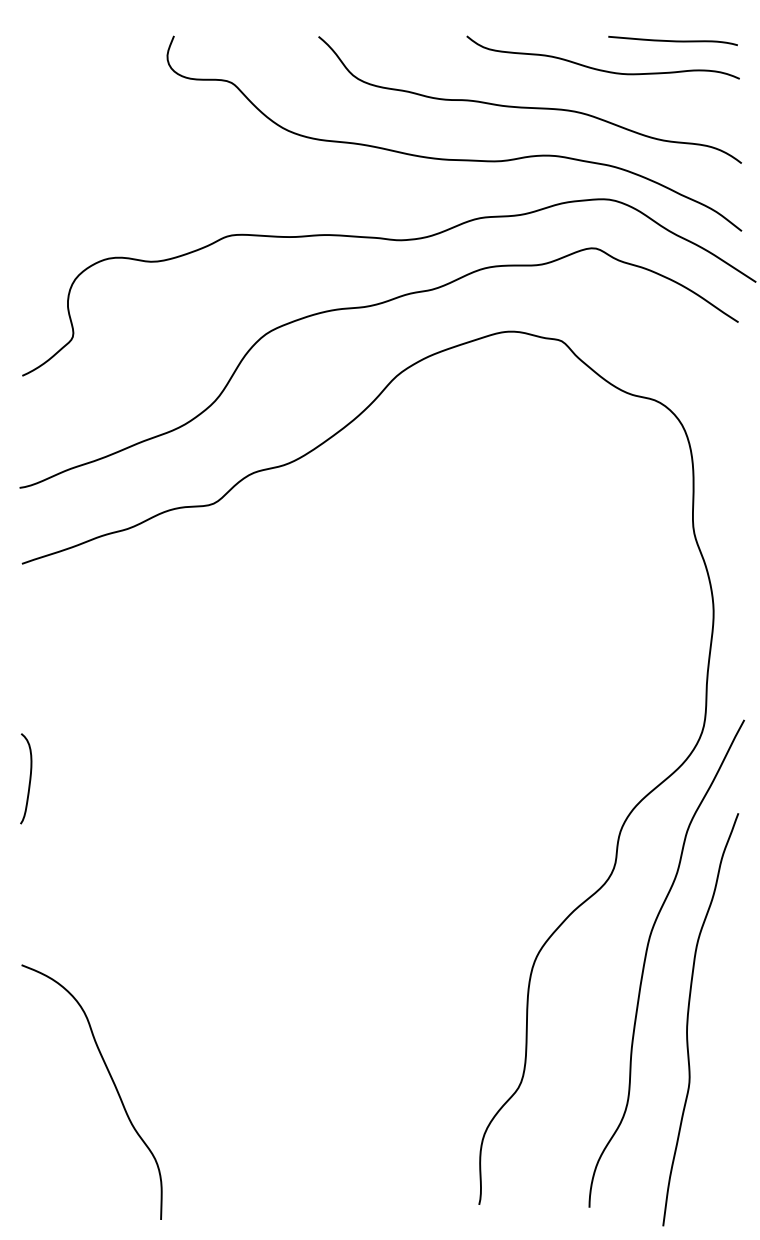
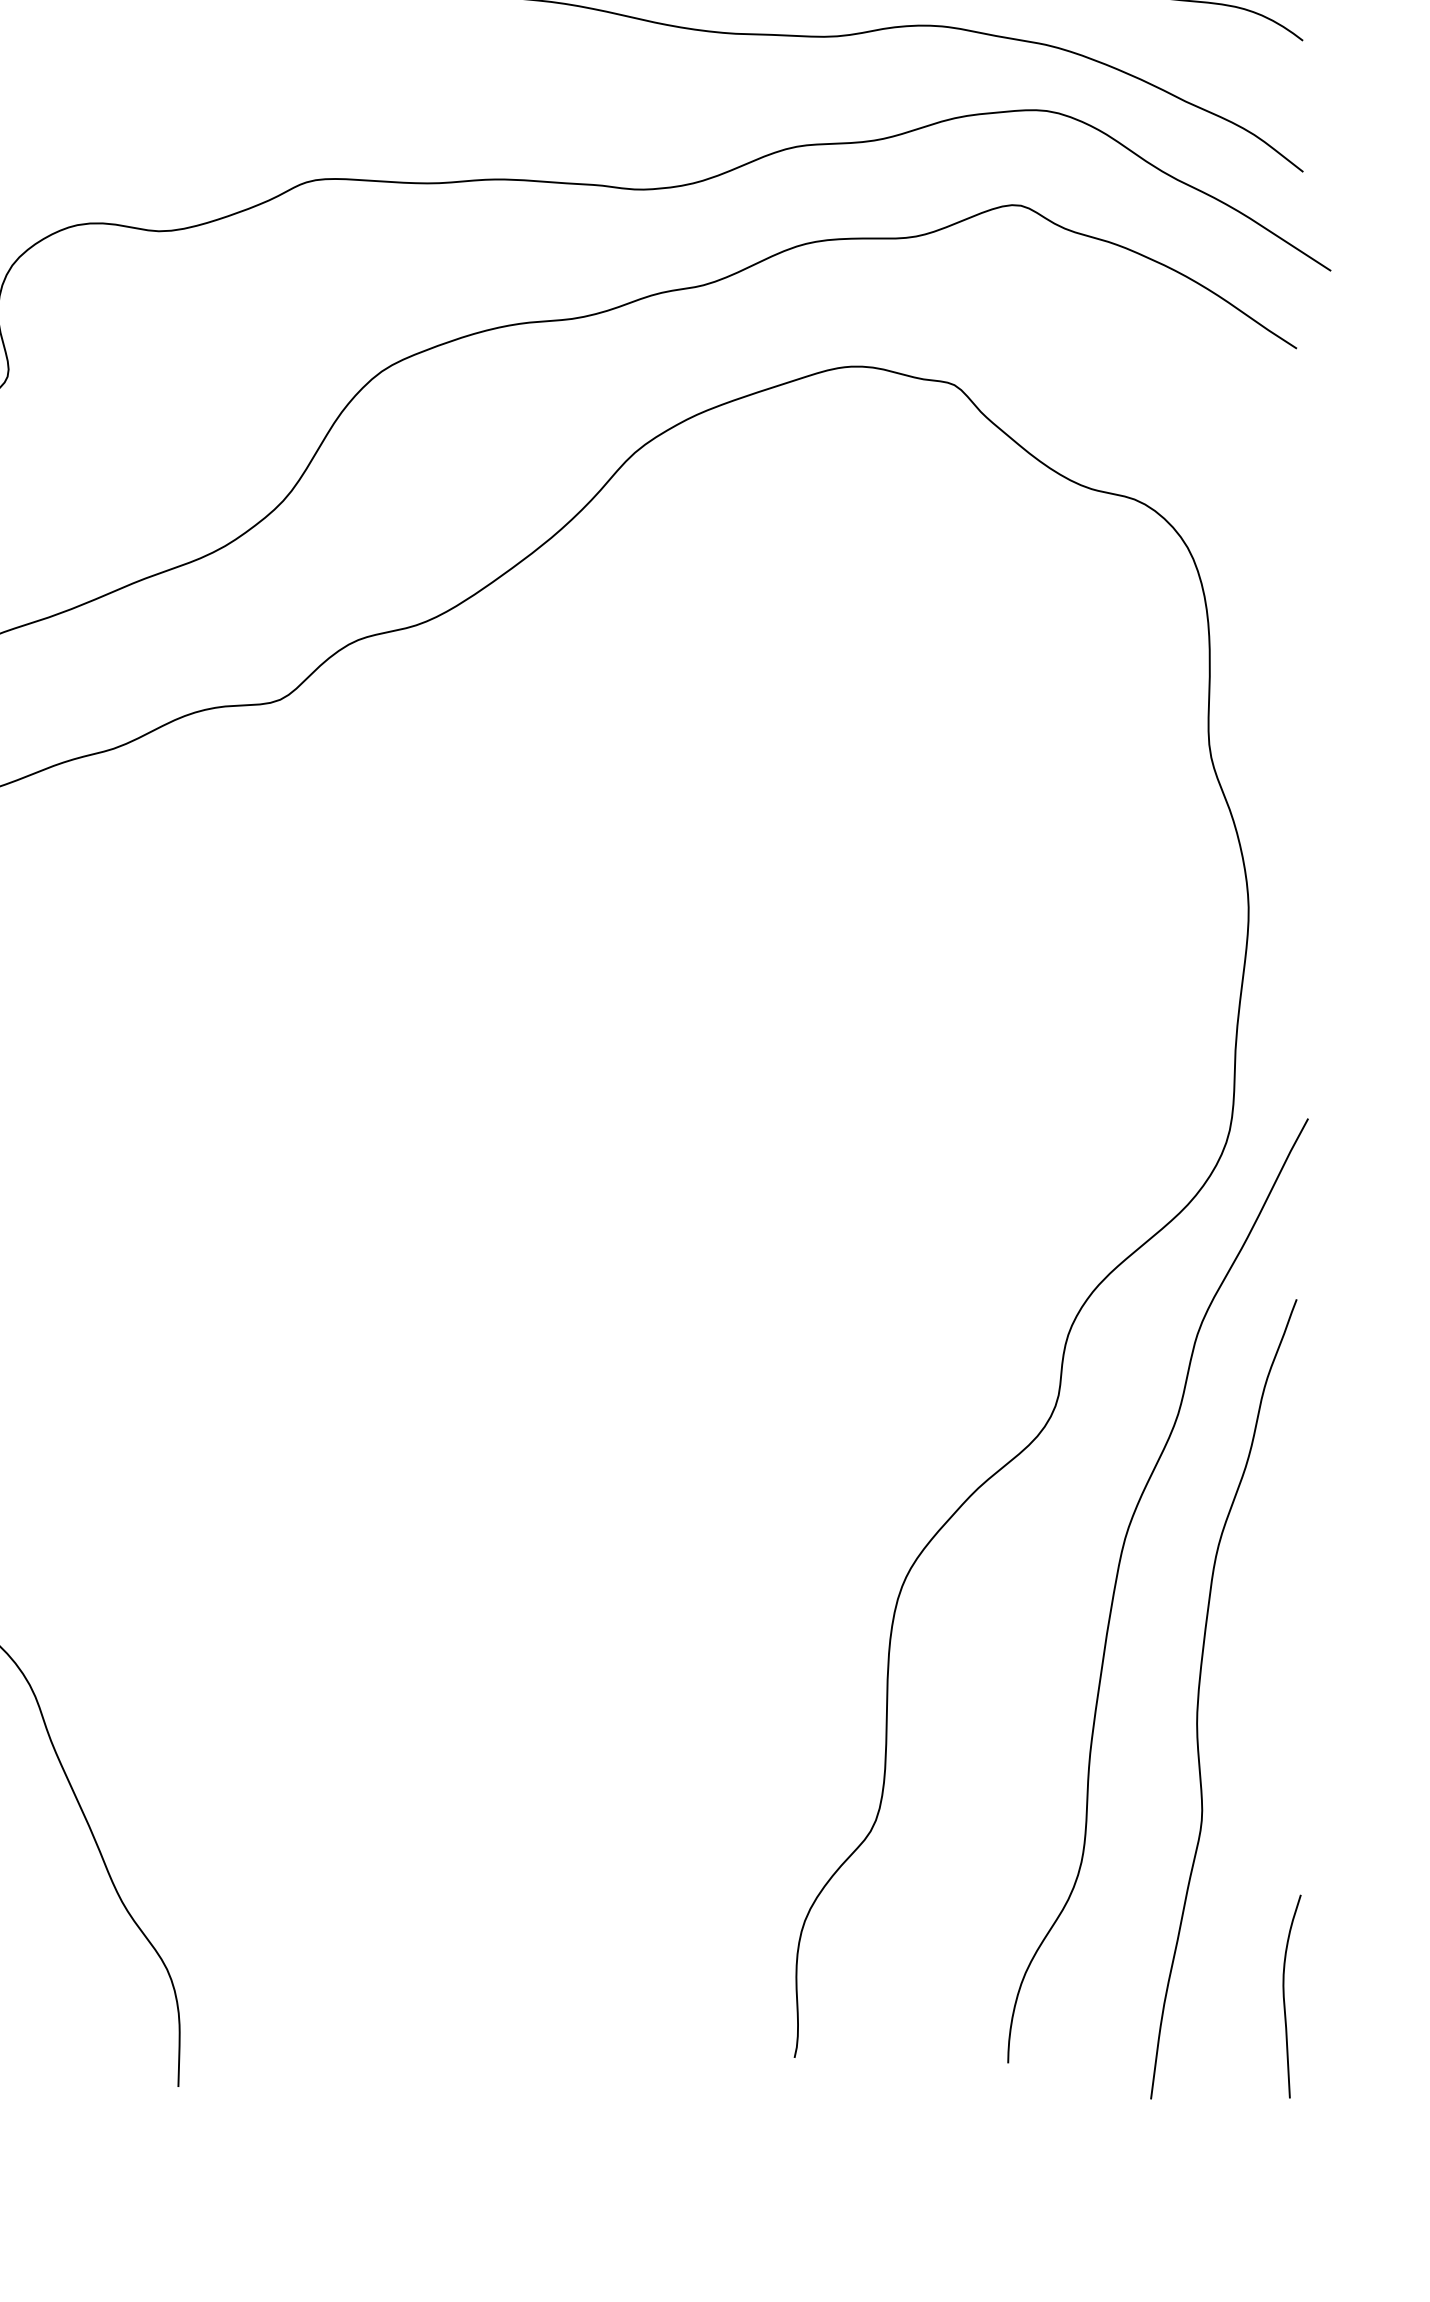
curve: (732, 1172) -> (1285, 1995), added

